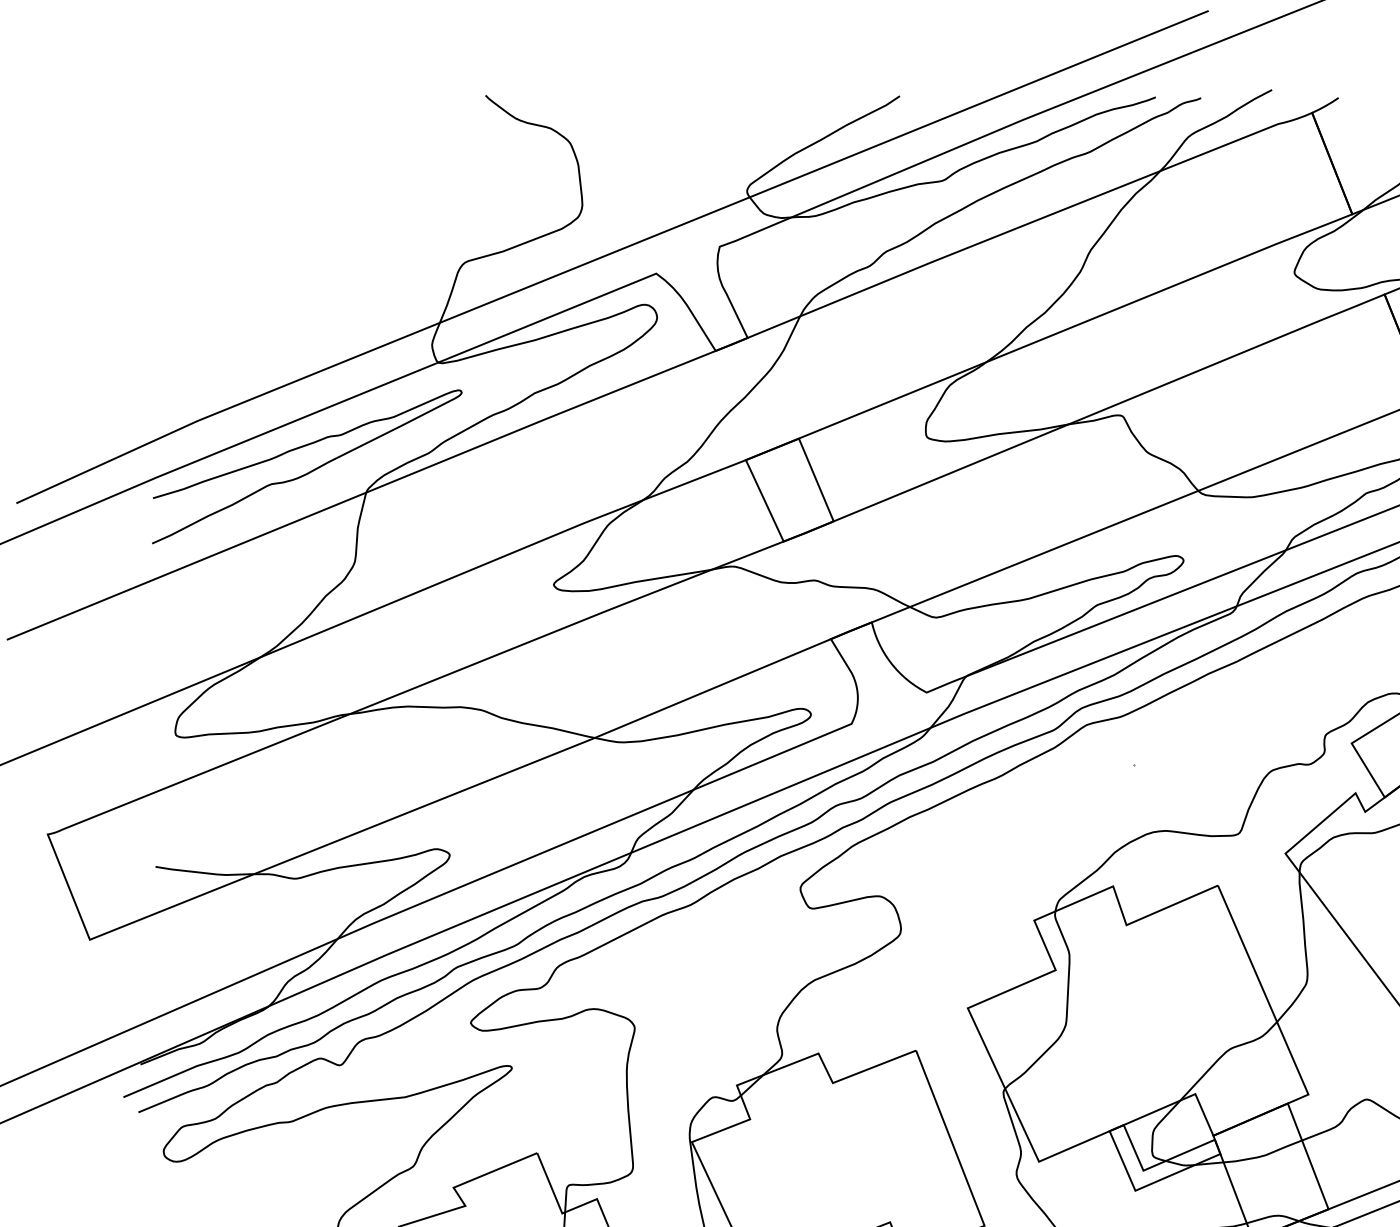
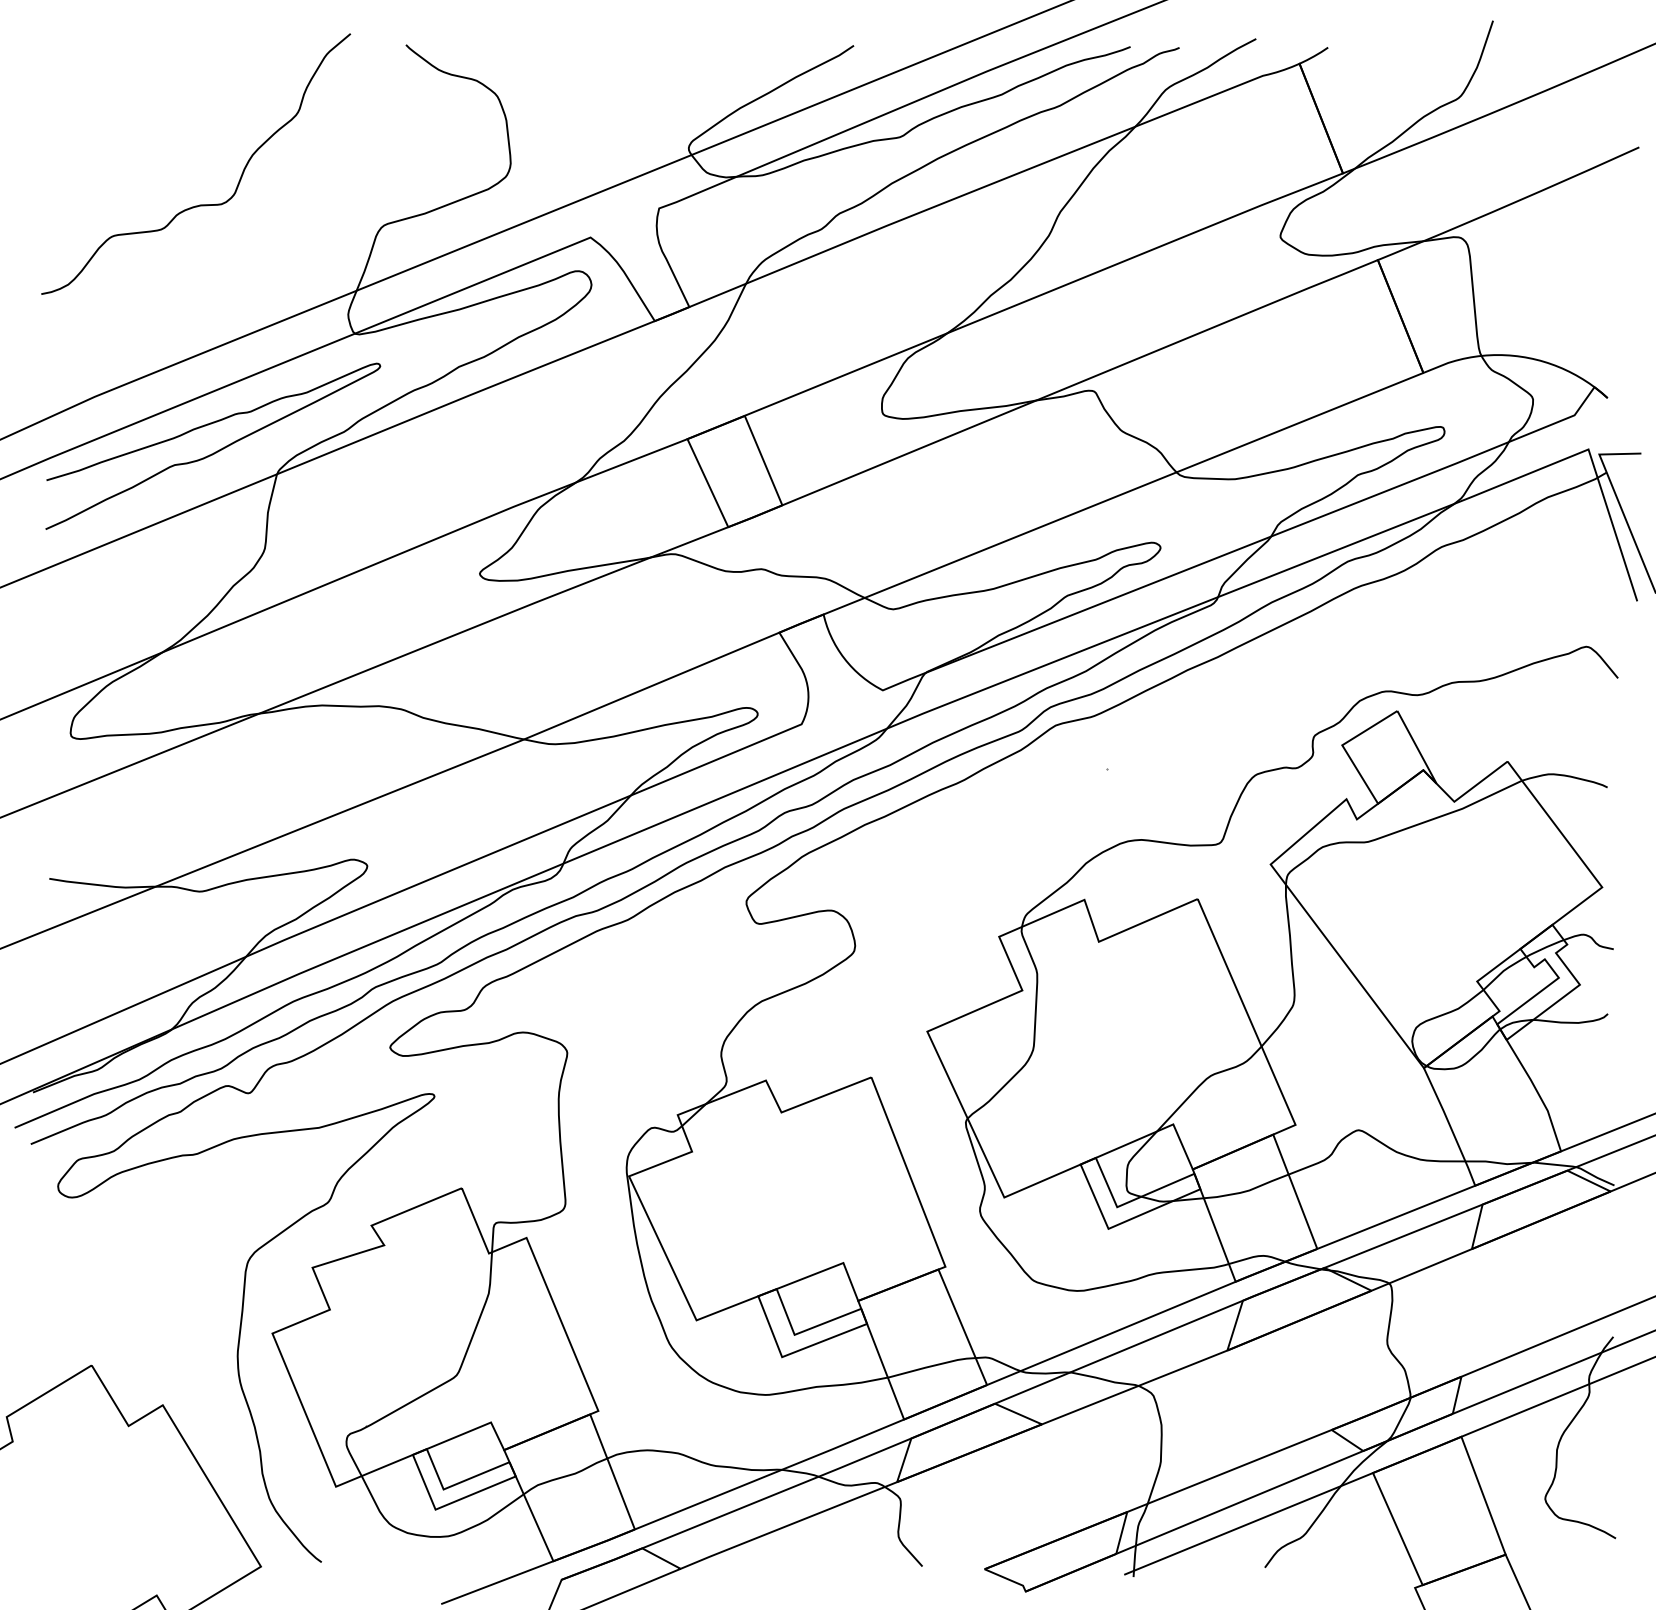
curve: (294, 243) -> (199, 204), added

